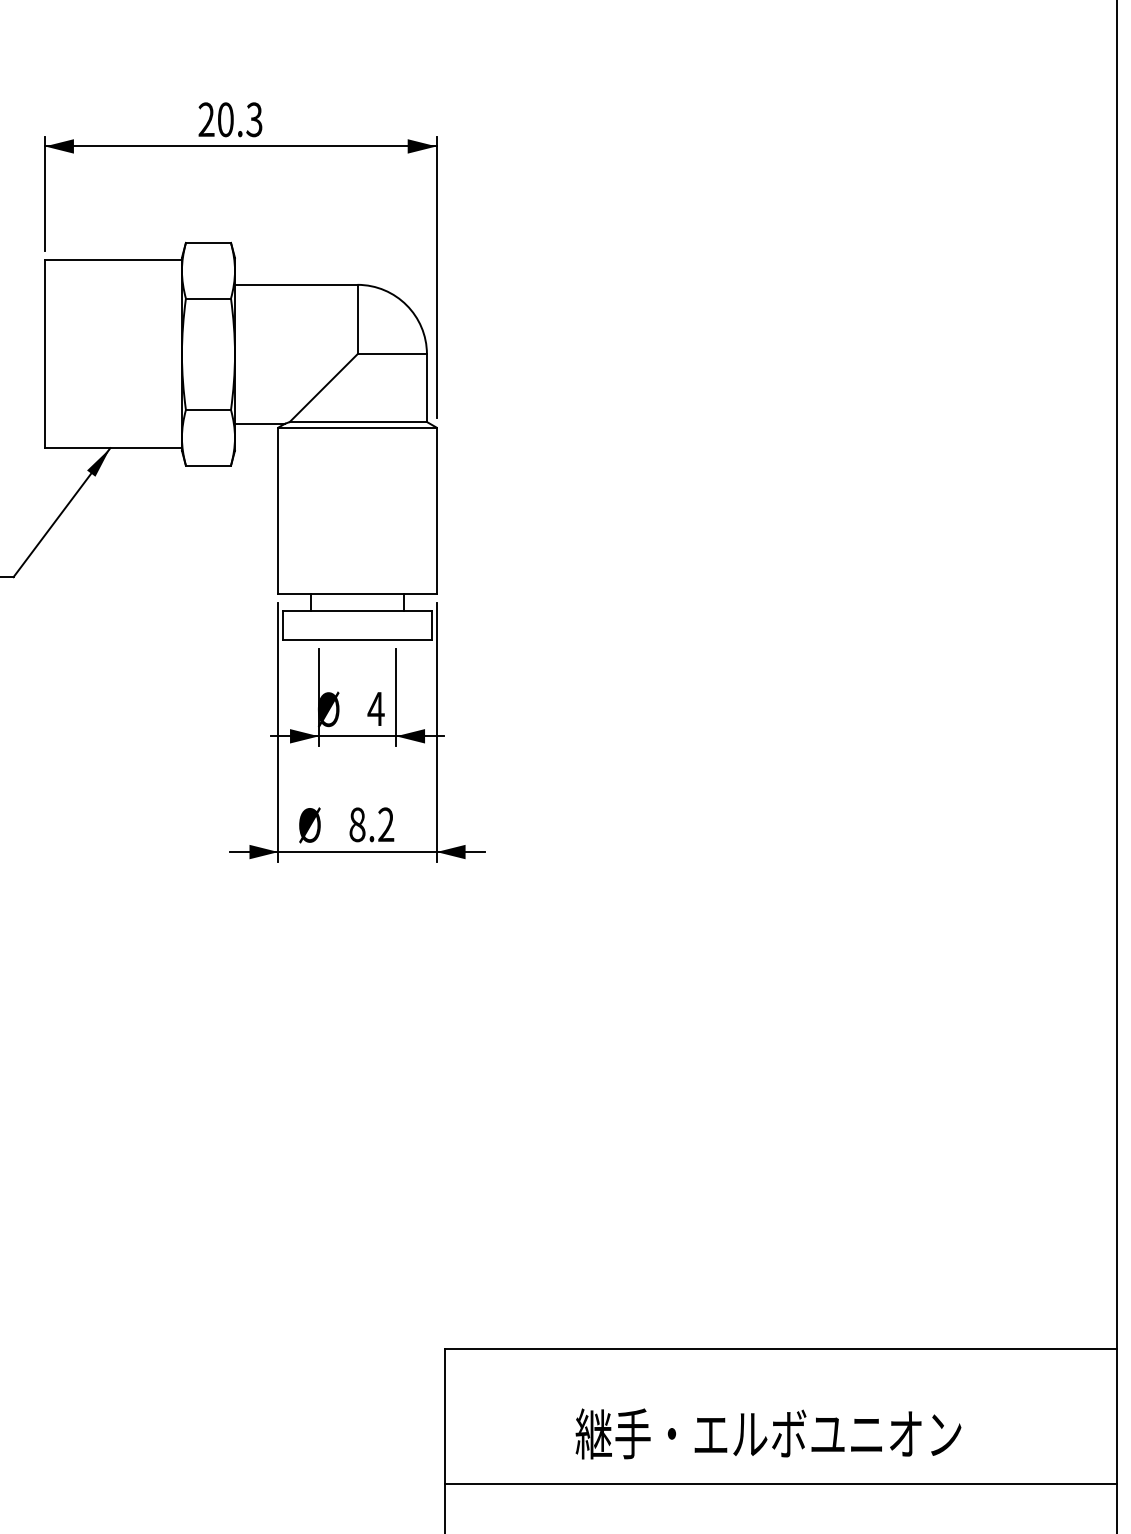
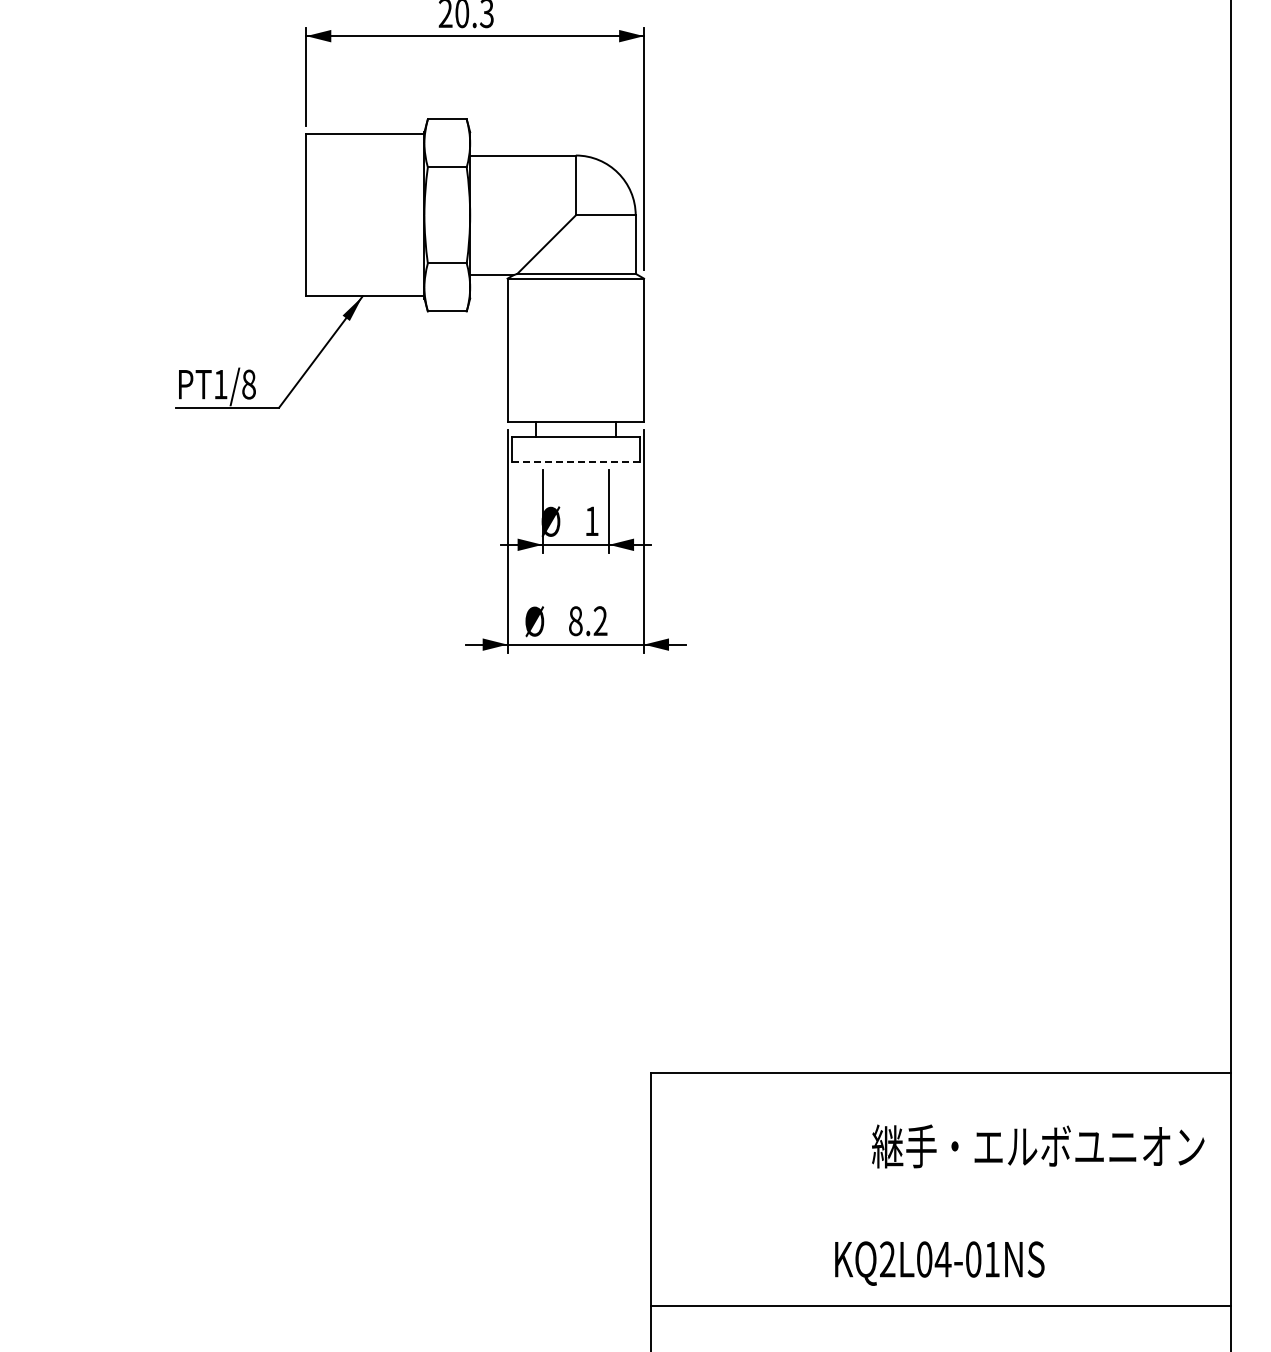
line: (358, 639) -> (576, 461), solid -> dashed
text: (375, 708) -> (591, 520), 4 -> 1
text: (768, 1433) -> (1038, 1146), moved
line: (780, 1483) -> (940, 1189), removed

